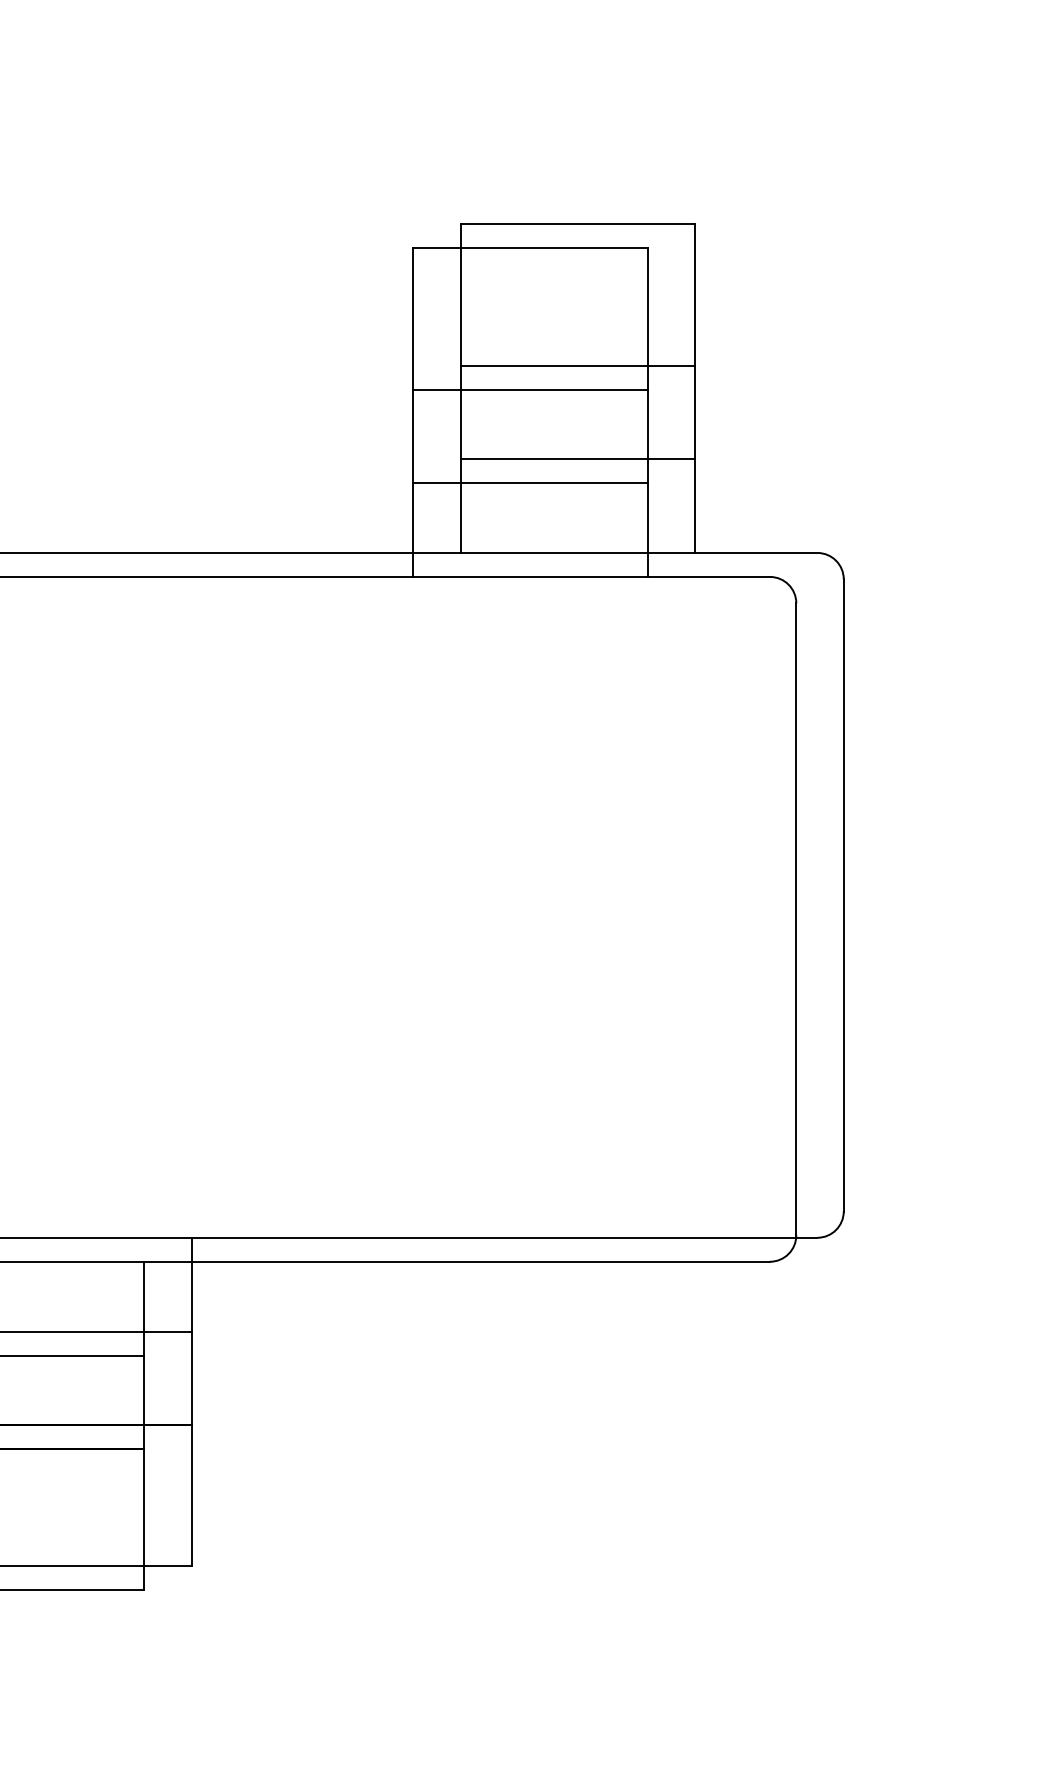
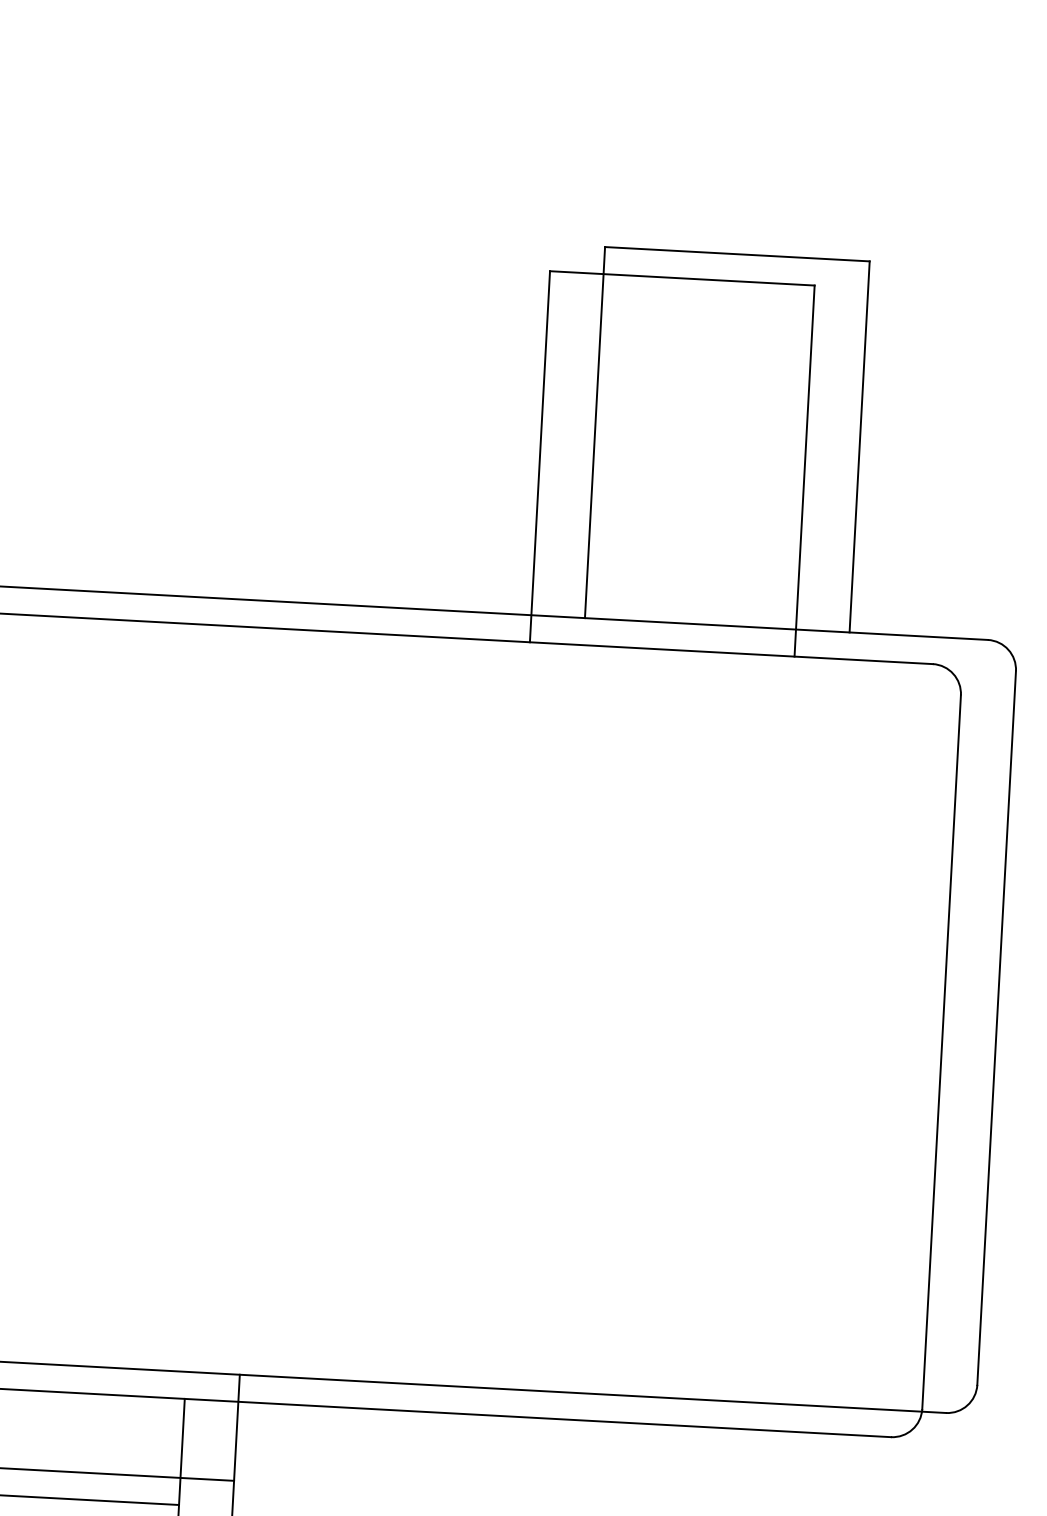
line: (577, 366) -> (728, 414), removed
line: (530, 390) -> (673, 438), removed
line: (577, 459) -> (722, 519), removed
line: (530, 483) -> (668, 543), removed

